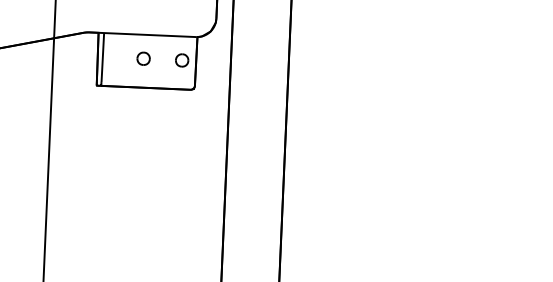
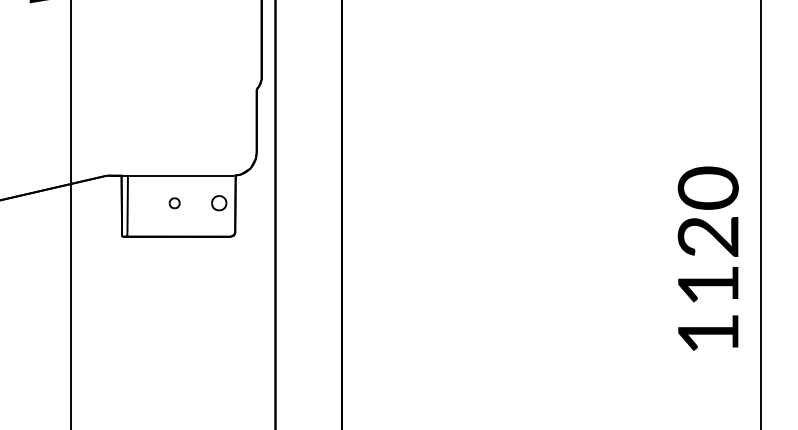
part: (143, 59) -> (174, 203), size x0.7

